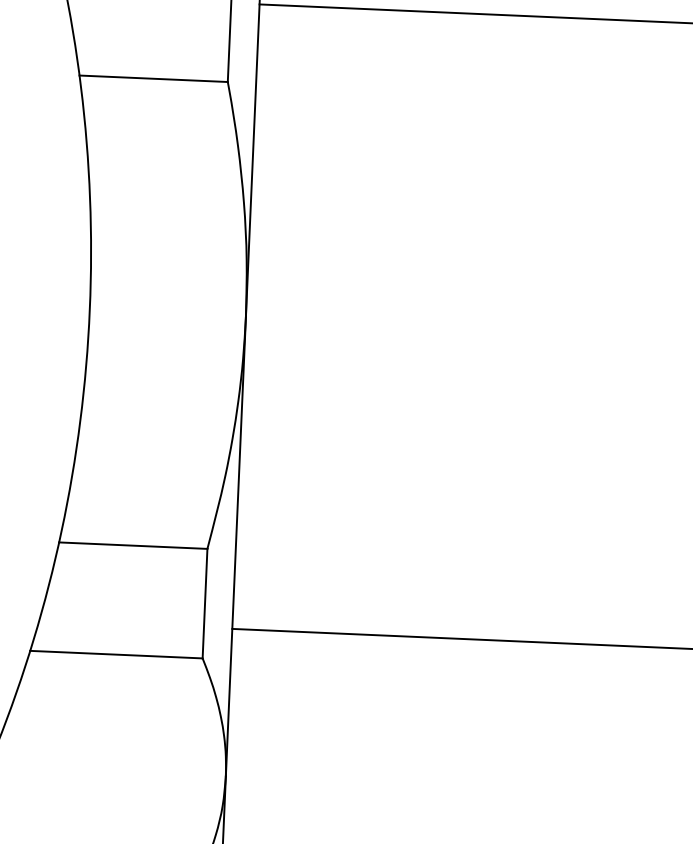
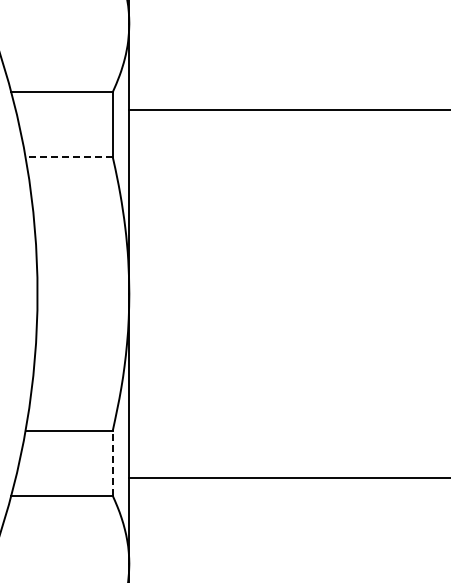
line: (154, 78) -> (69, 156), solid -> dashed
line: (204, 602) -> (112, 462), solid -> dashed

